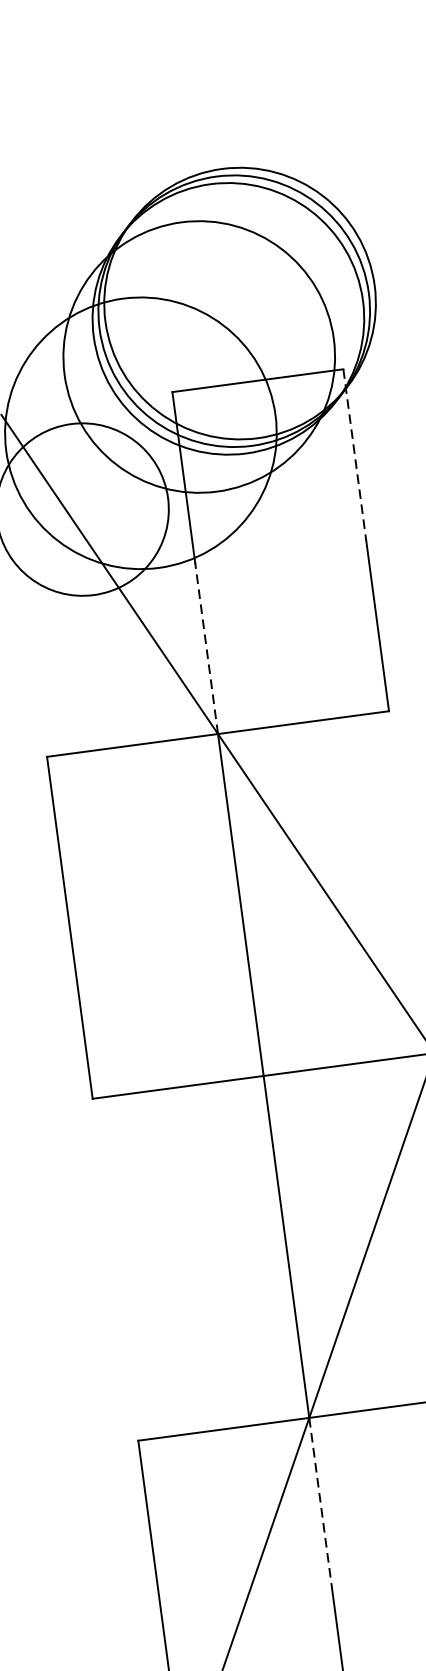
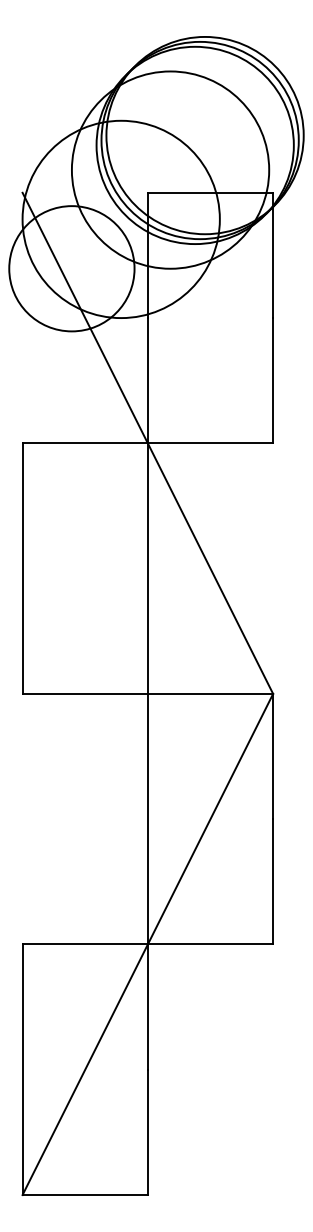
line: (355, 454) -> (273, 255), dashed -> solid
line: (206, 648) -> (147, 380), dashed -> solid
line: (320, 1503) -> (147, 1007), dashed -> solid

